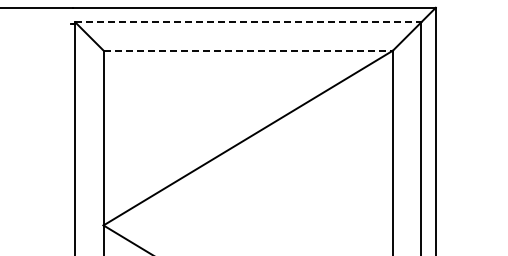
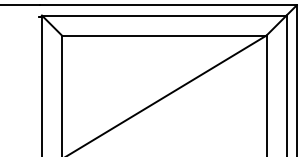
line: (248, 22) -> (164, 15), dashed -> solid
line: (248, 50) -> (164, 35), dashed -> solid

